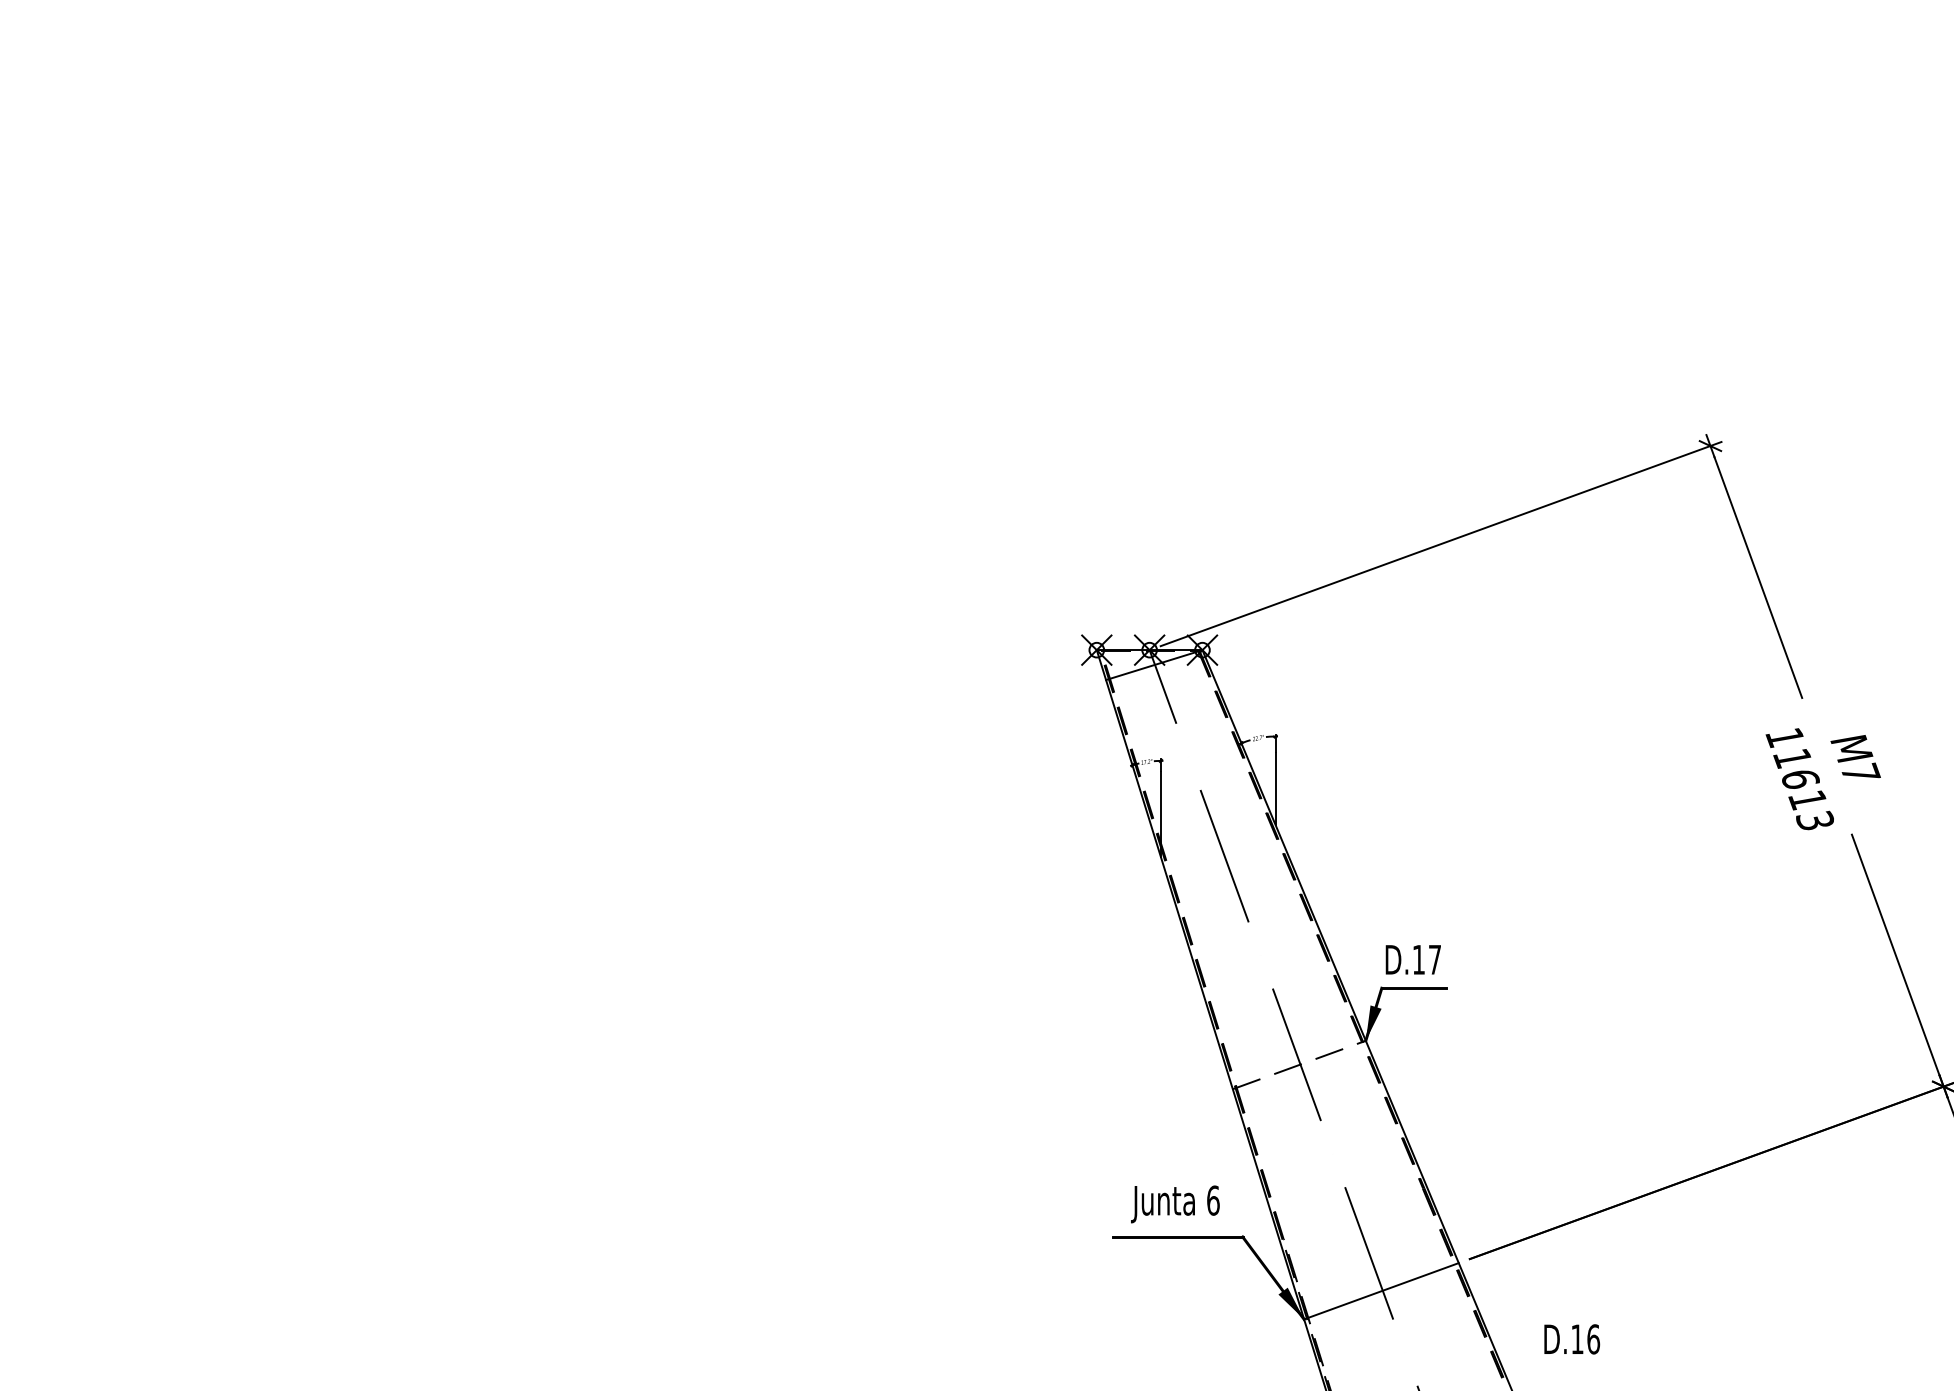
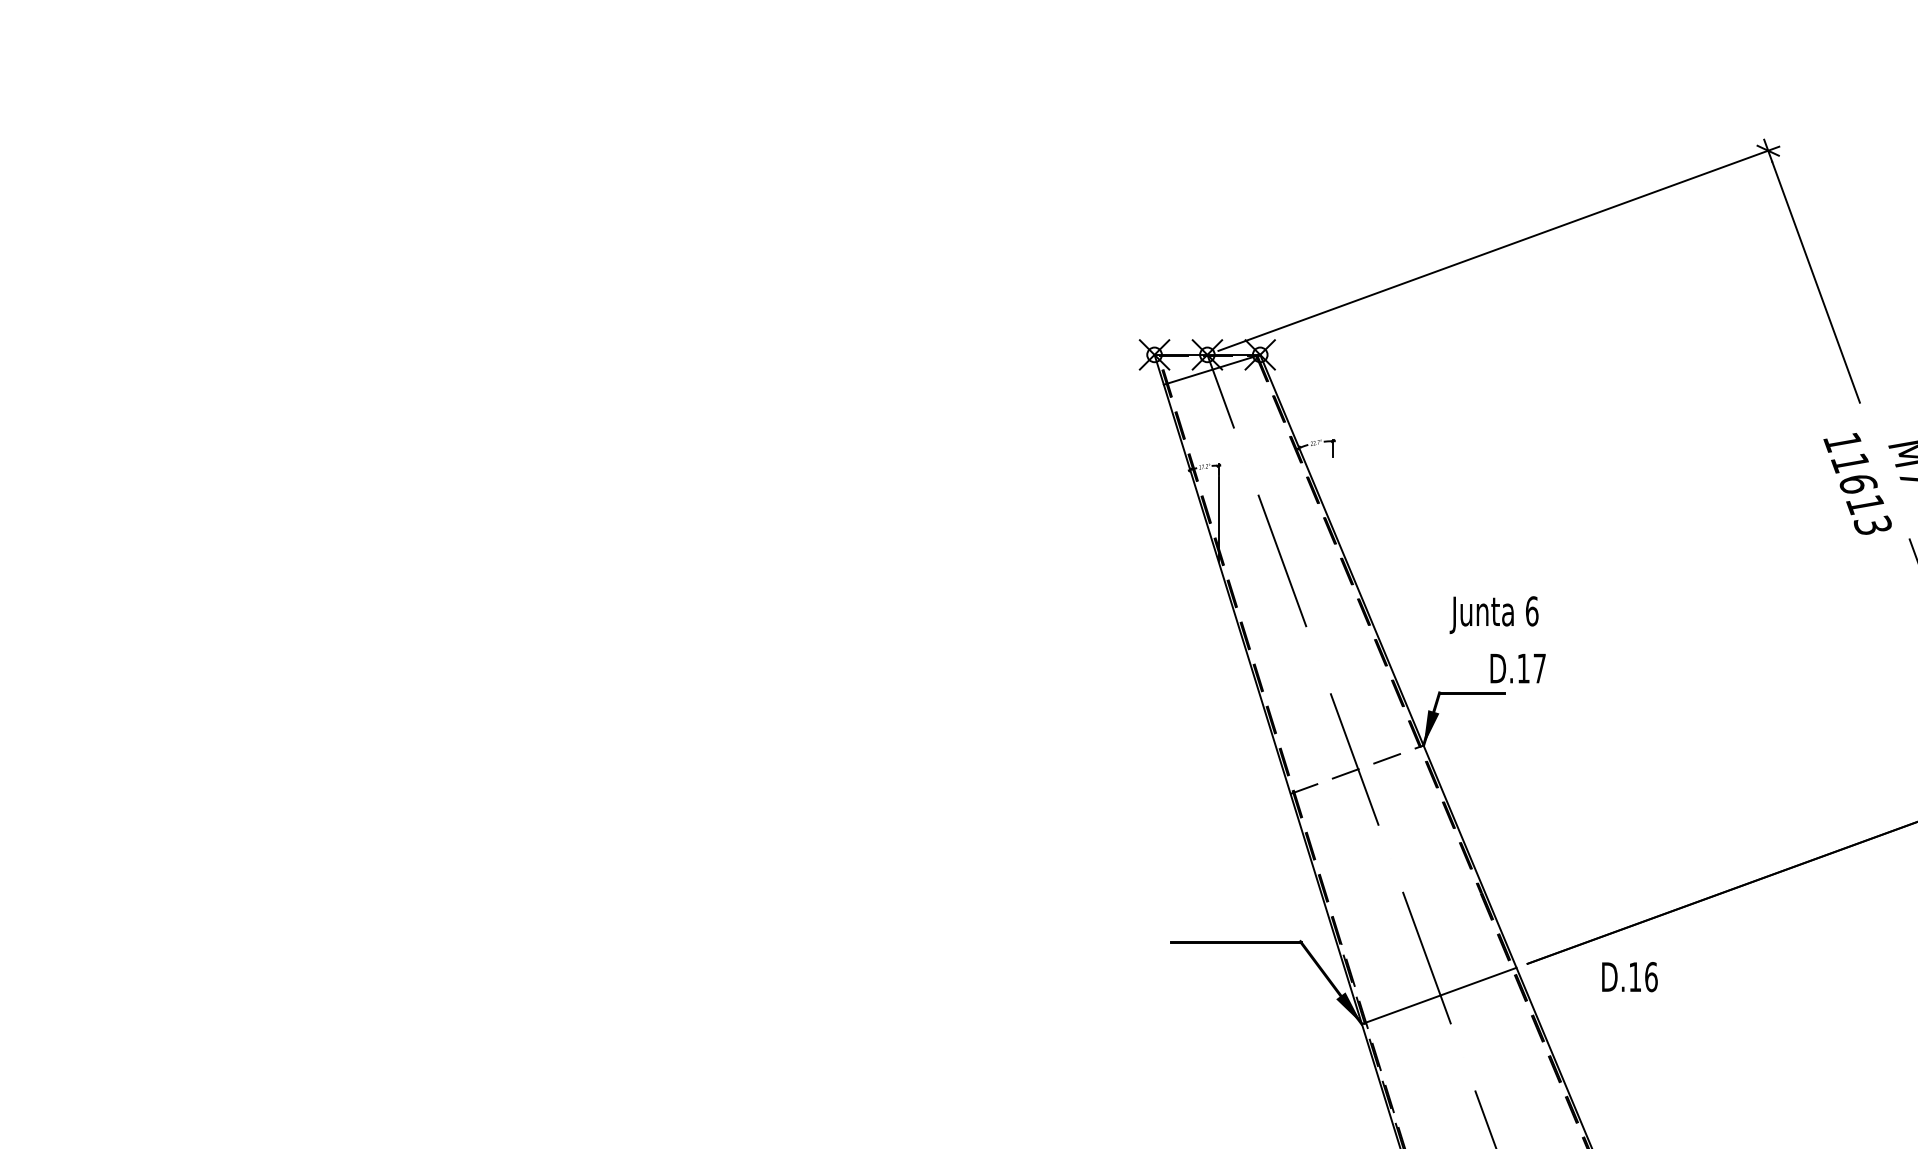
line: (1275, 789) -> (1333, 494), removed
text: (1412, 959) -> (1517, 668), moved
text: (1175, 1204) -> (1494, 615), moved
text: (1572, 1339) -> (1630, 977), moved

